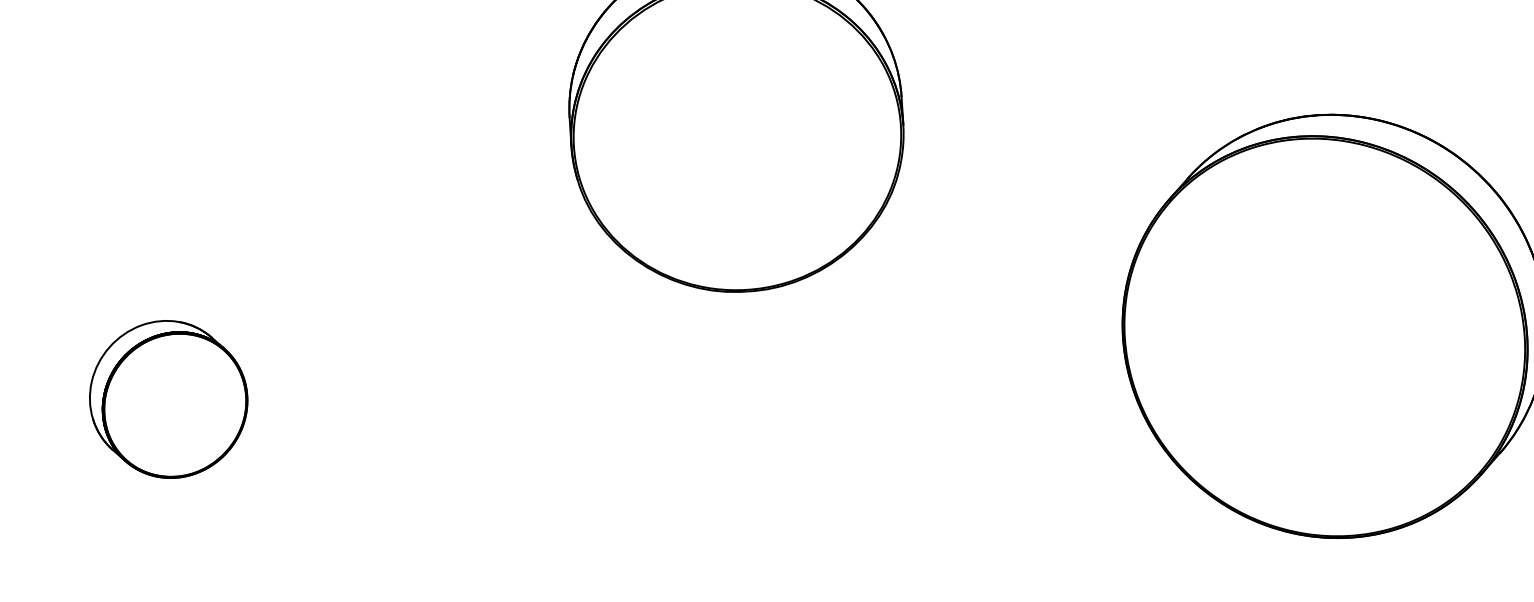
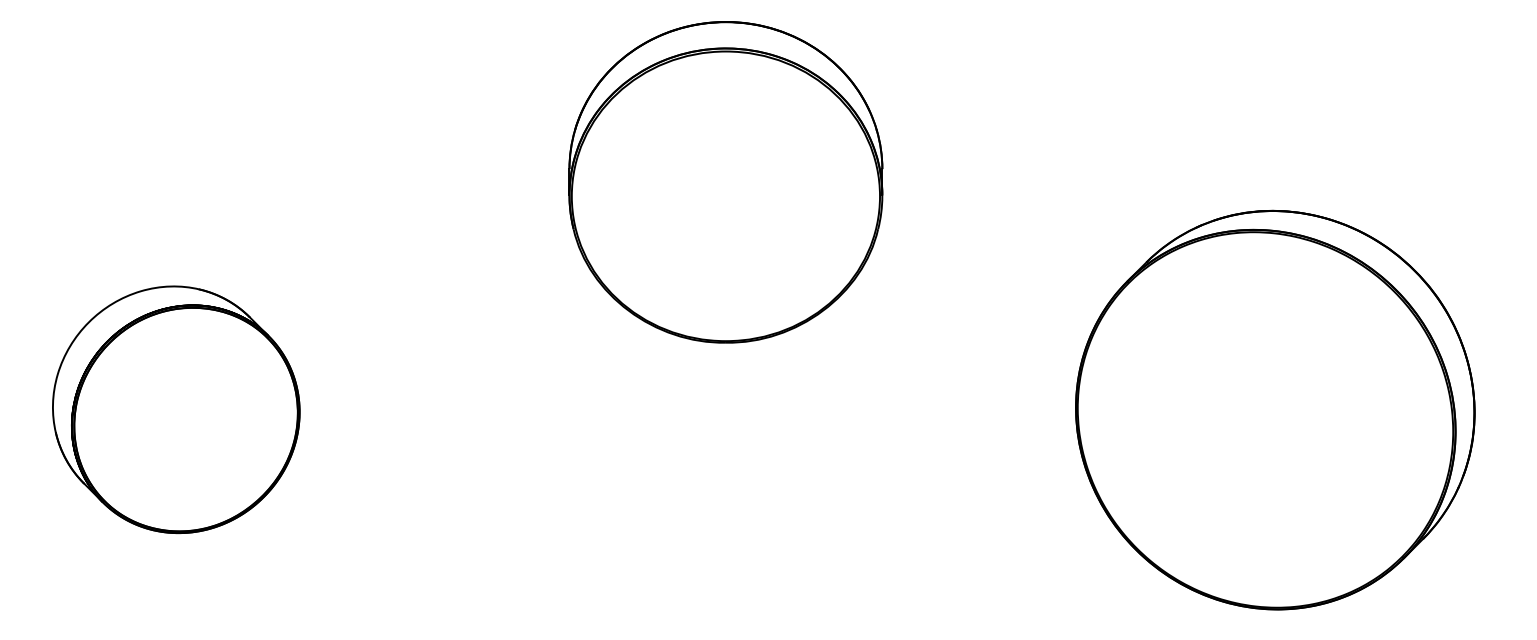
part: (168, 399) -> (176, 409), size x1.67

